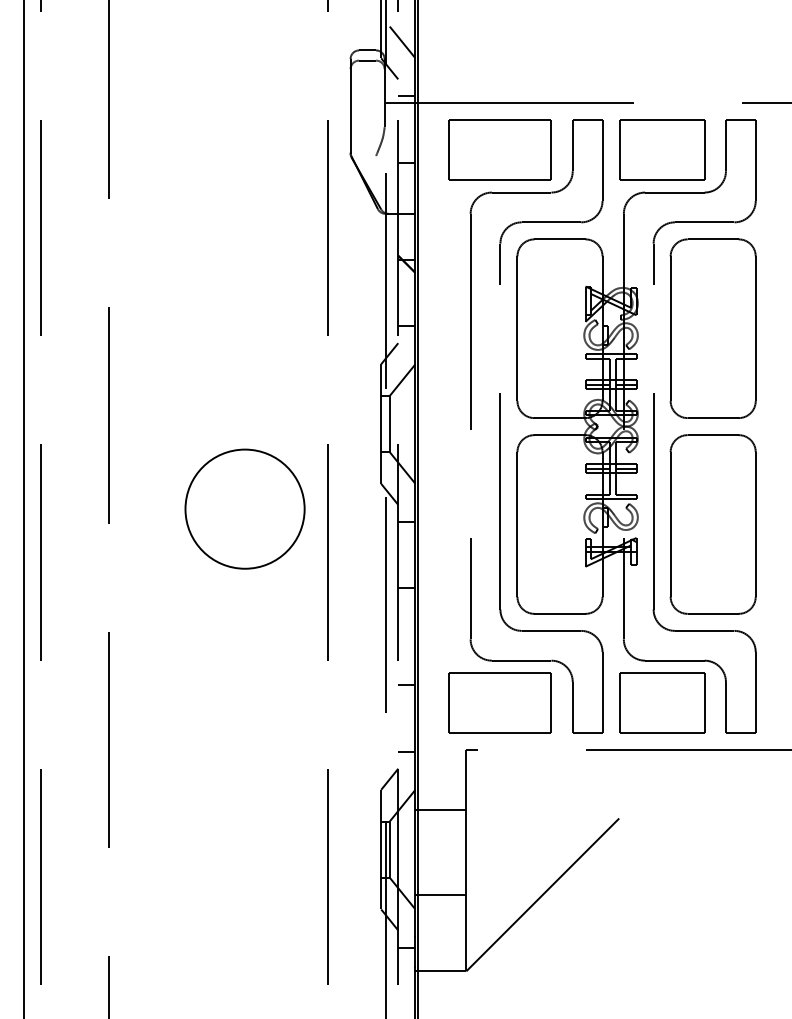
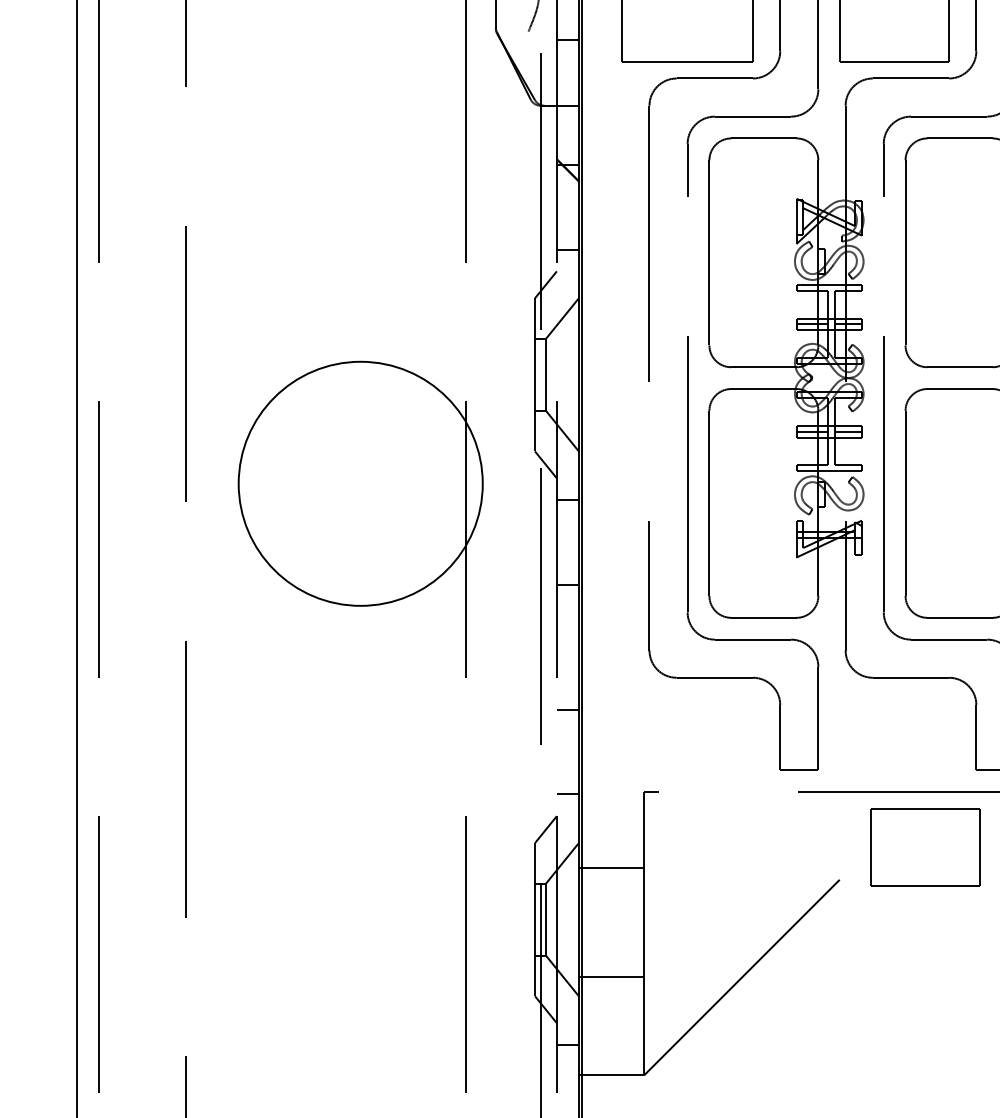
circle: (244, 508) -> (359, 482), size x1.6
part: (499, 702) -> (686, 731), removed
part: (662, 702) -> (925, 846), moved

